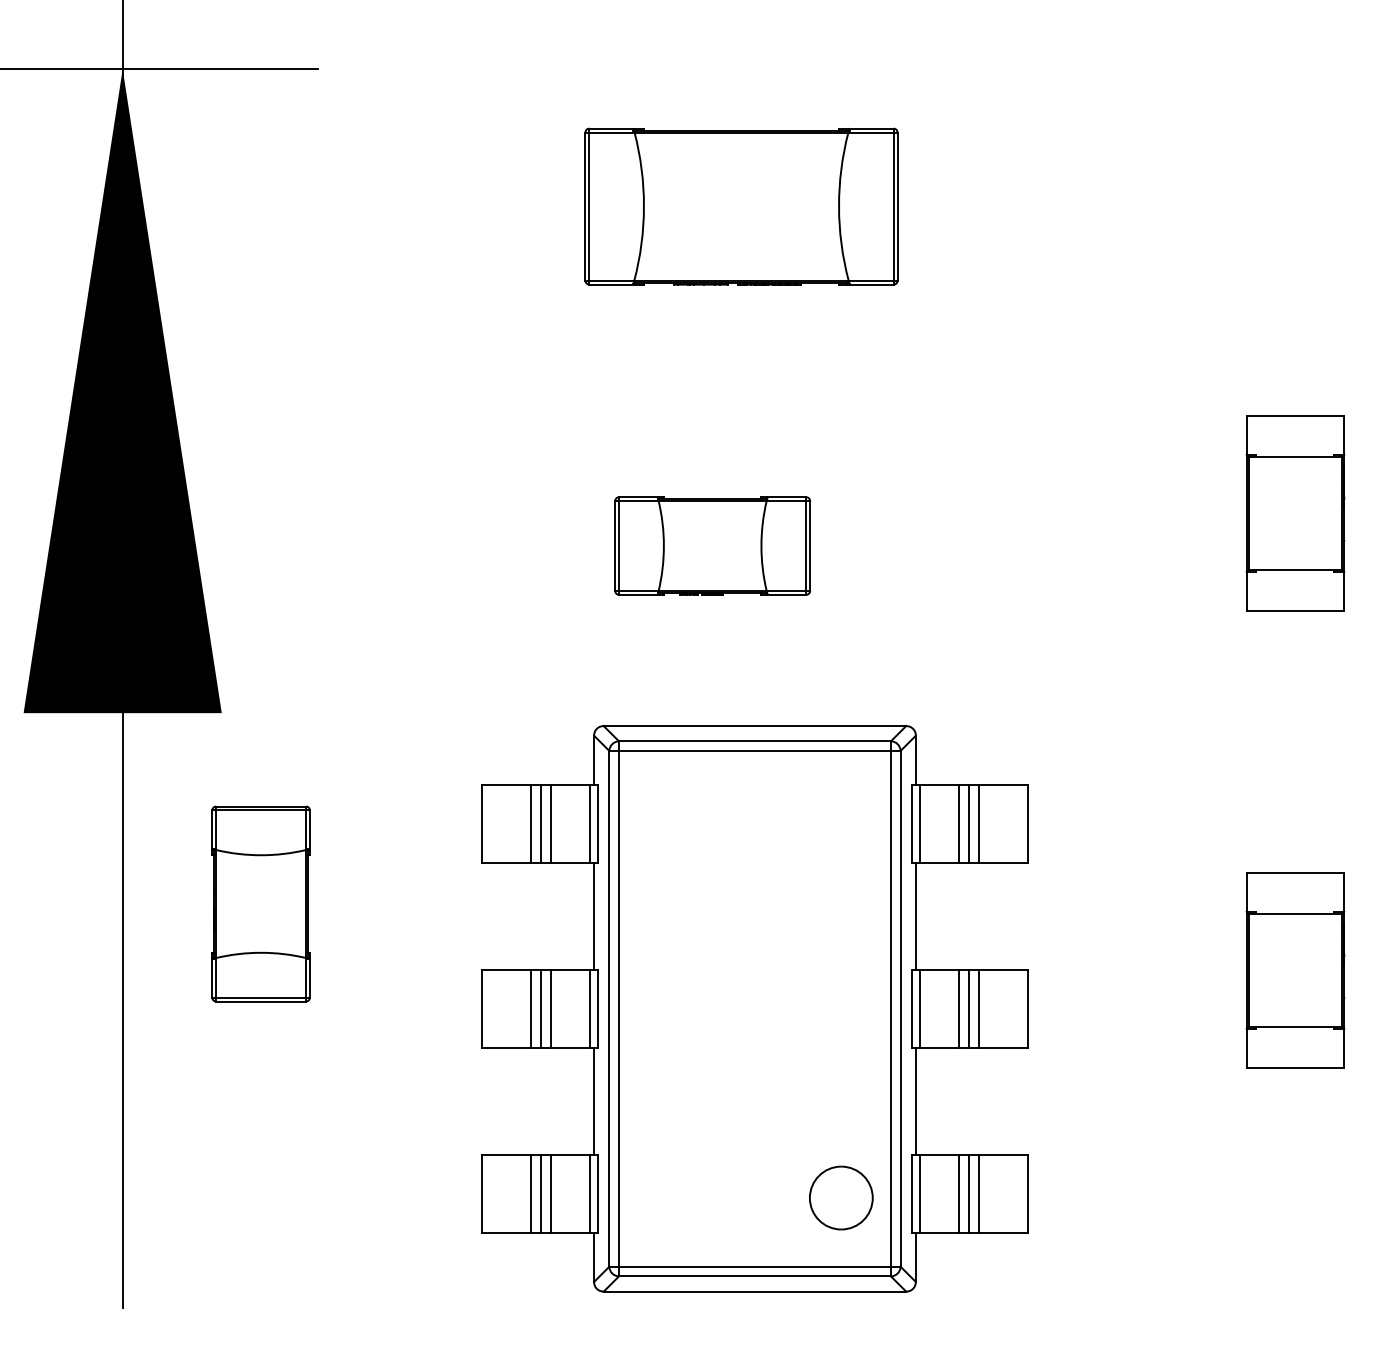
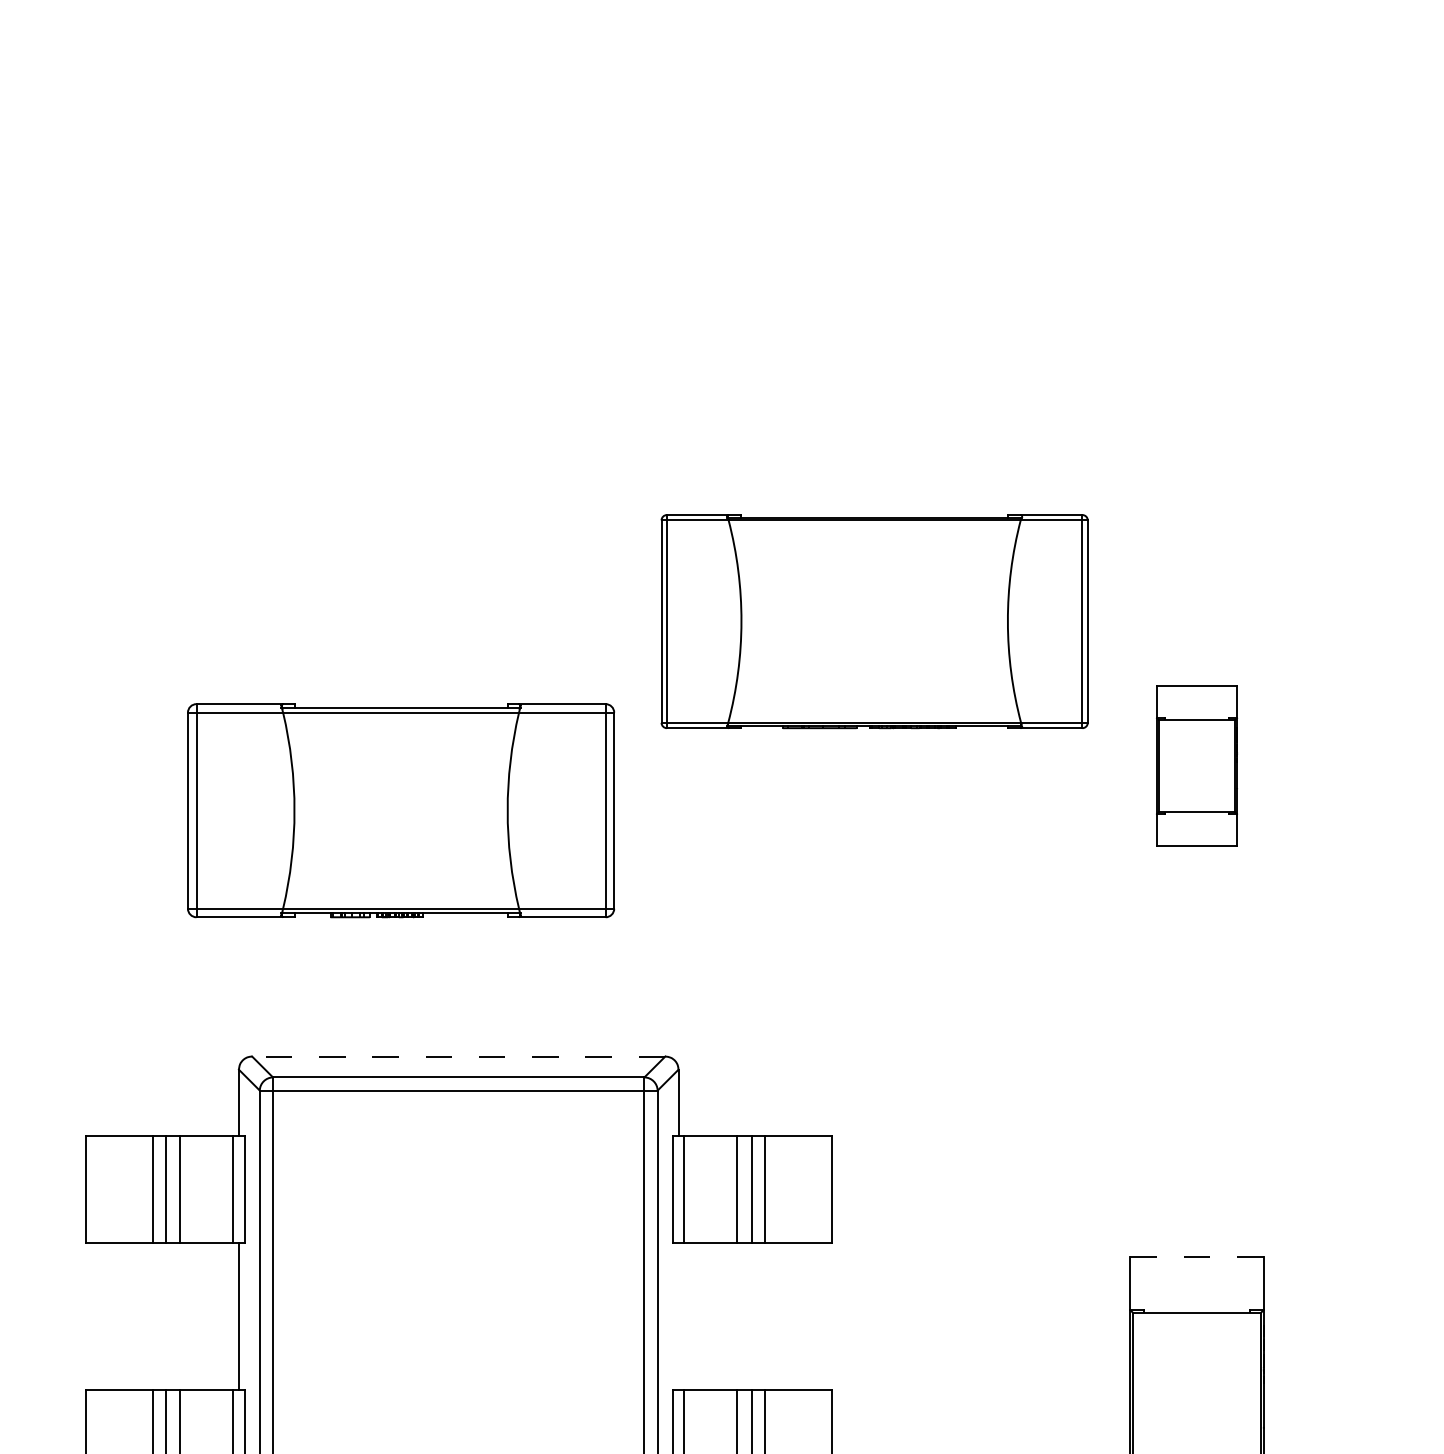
part: (741, 206) -> (874, 621), moved
part: (1295, 513) -> (1197, 766), size x0.6
part: (712, 545) -> (400, 809), size x1.6
line: (754, 726) -> (458, 1057), solid -> dashed
line: (1295, 872) -> (1197, 1256), solid -> dashed
line: (915, 915) -> (677, 1315), removed

